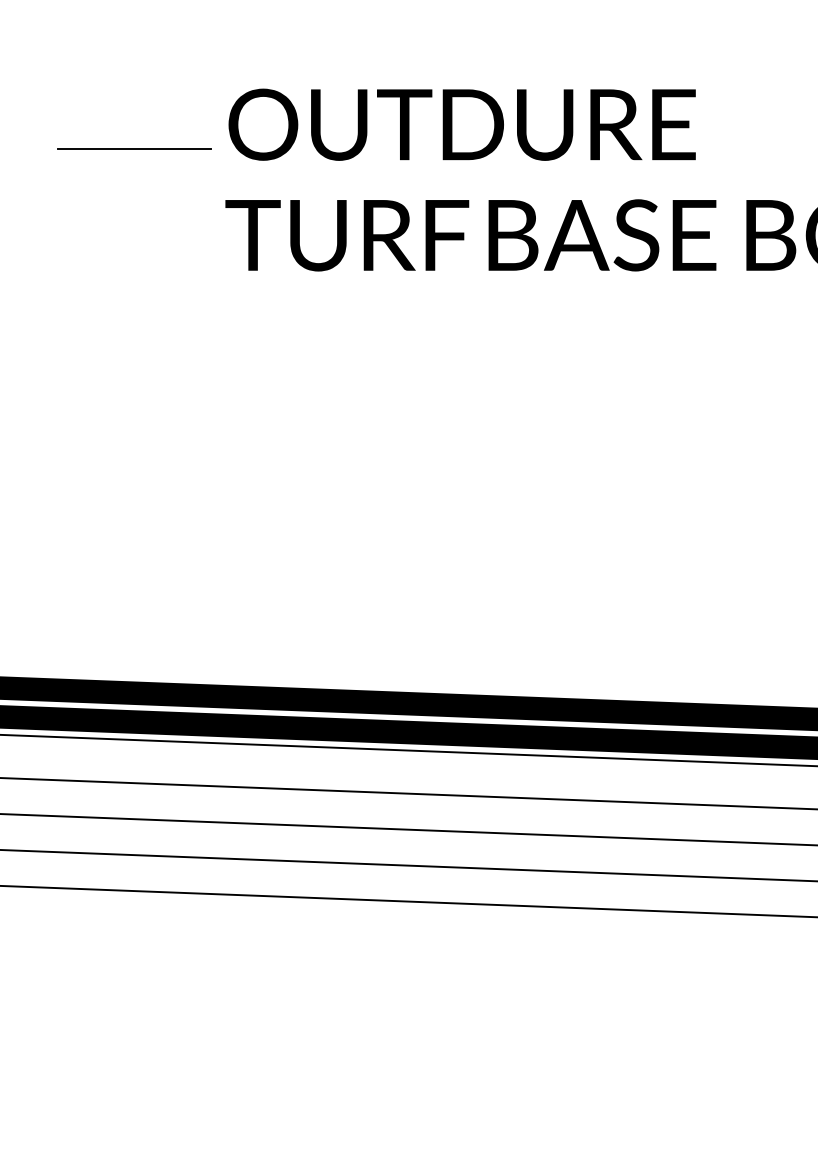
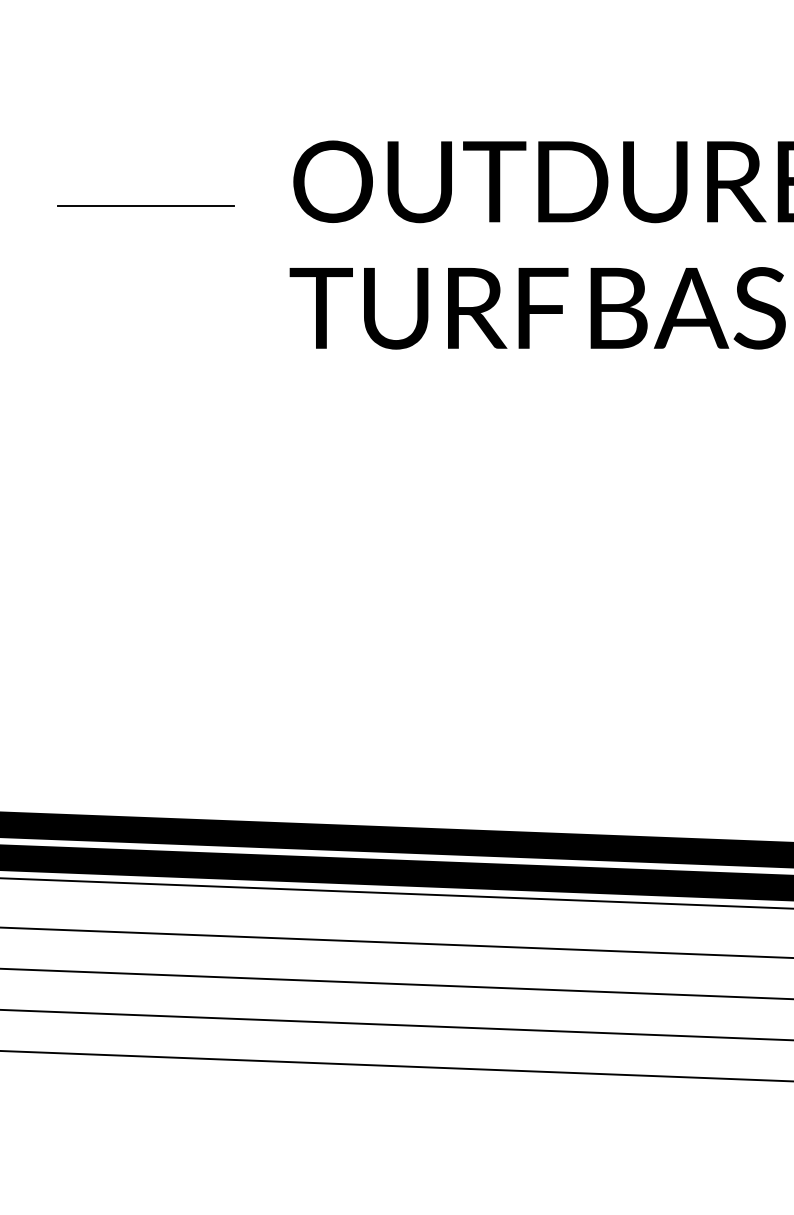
line: (134, 148) -> (145, 205), moved

